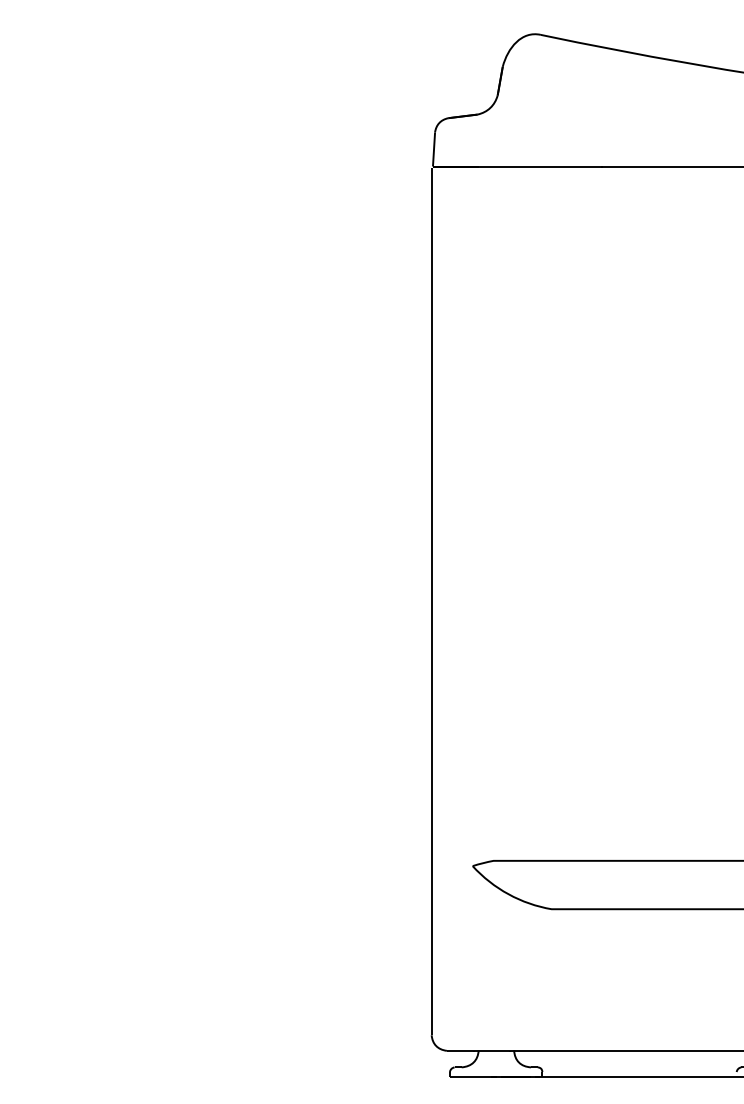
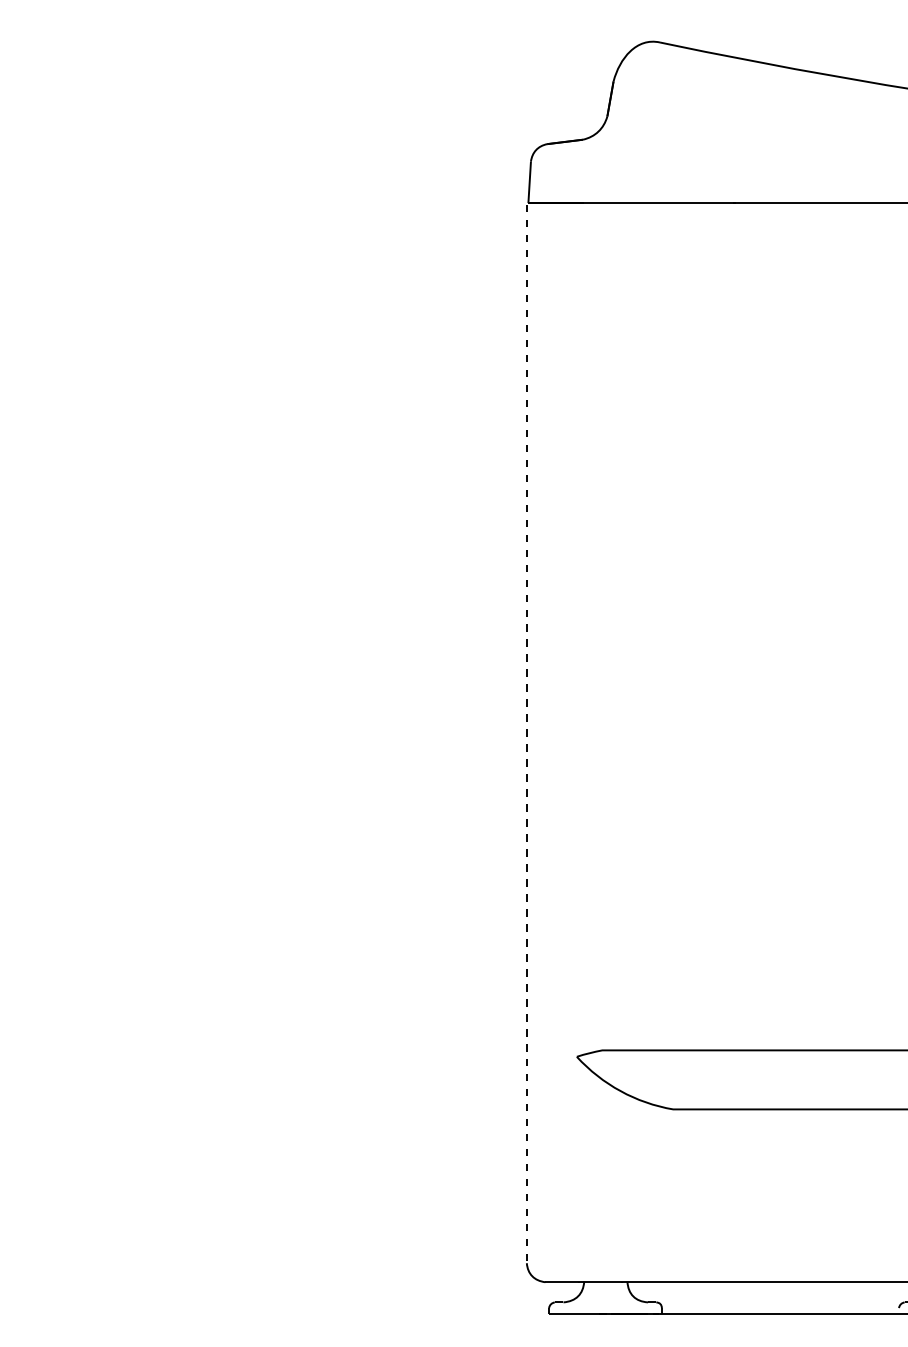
line: (431, 601) -> (526, 734), solid -> dashed

